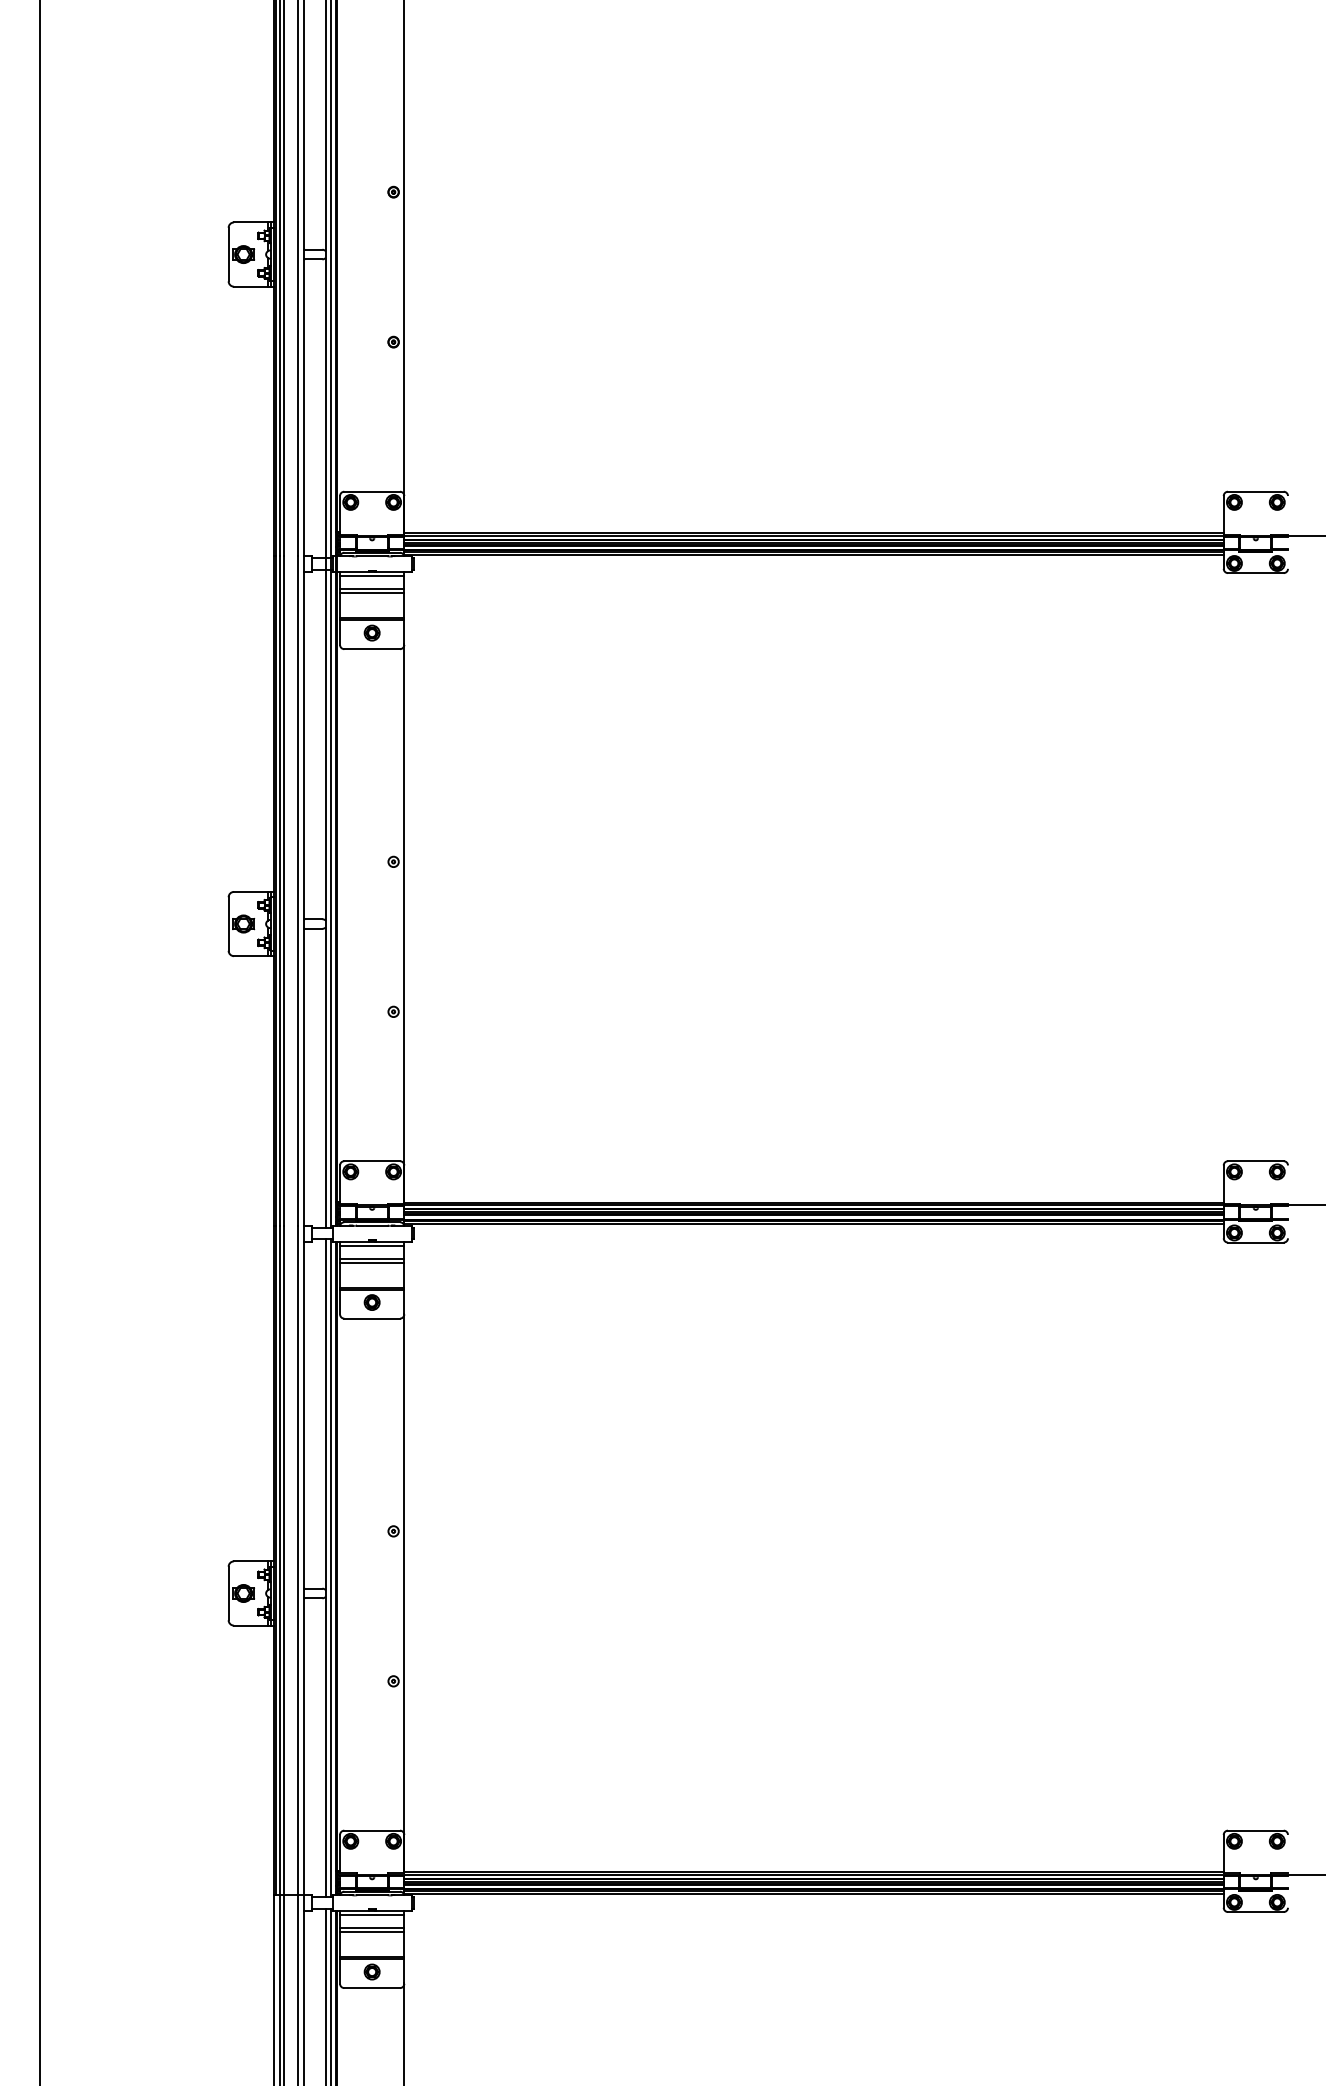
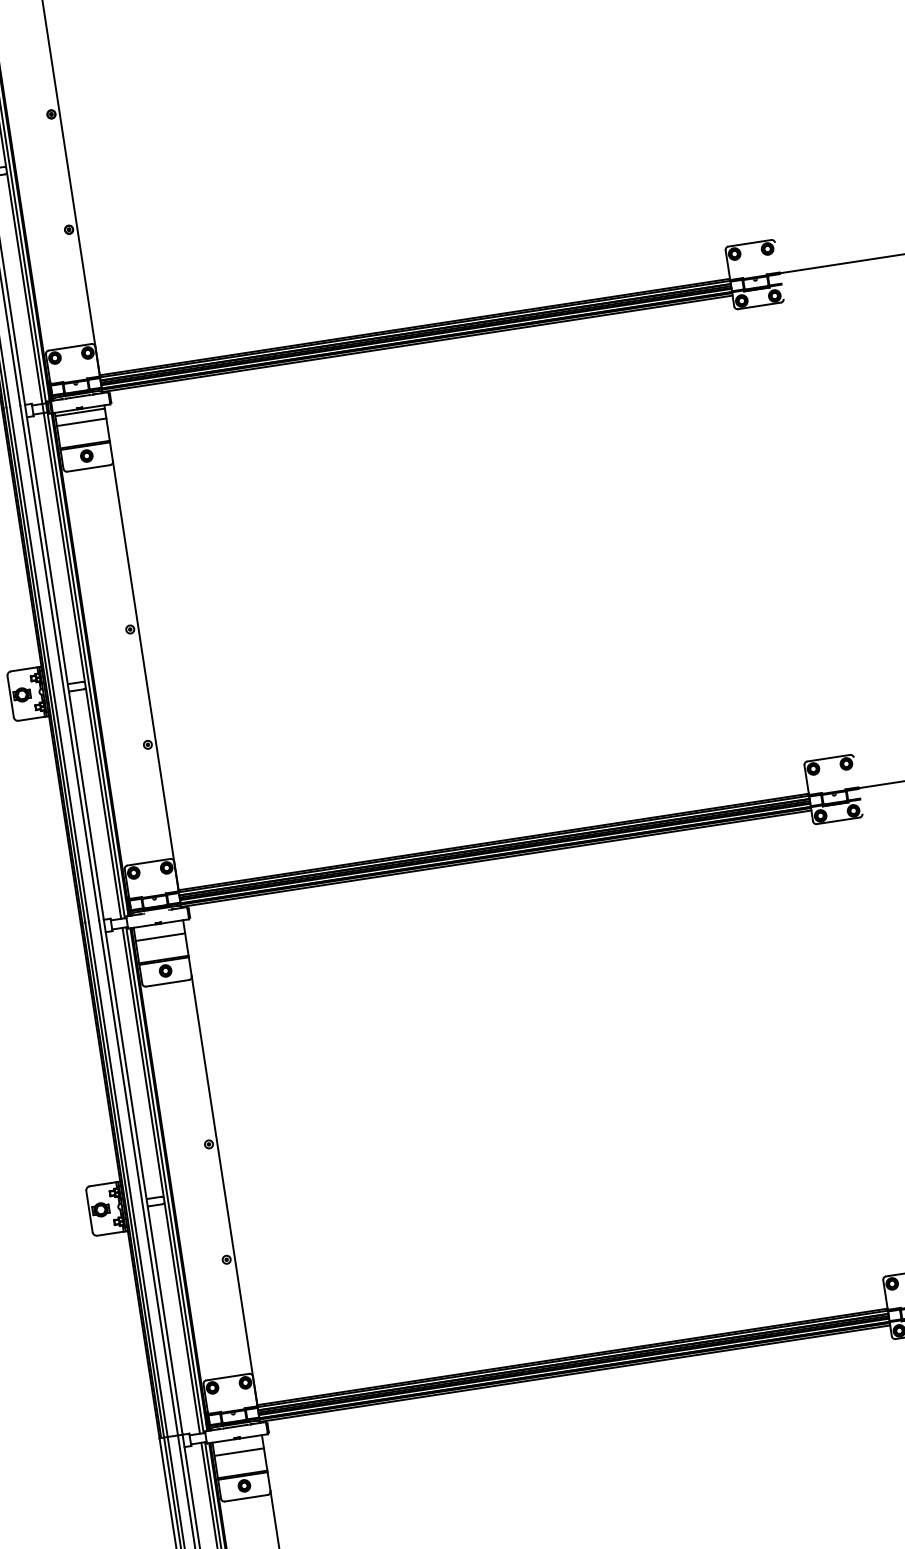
line: (372, 593) -> (82, 425), removed
line: (371, 1225) -> (156, 911), removed
line: (372, 1245) -> (159, 927), removed
line: (372, 1262) -> (161, 940), removed
line: (372, 1915) -> (238, 1442), removed
line: (372, 1932) -> (240, 1455), removed

